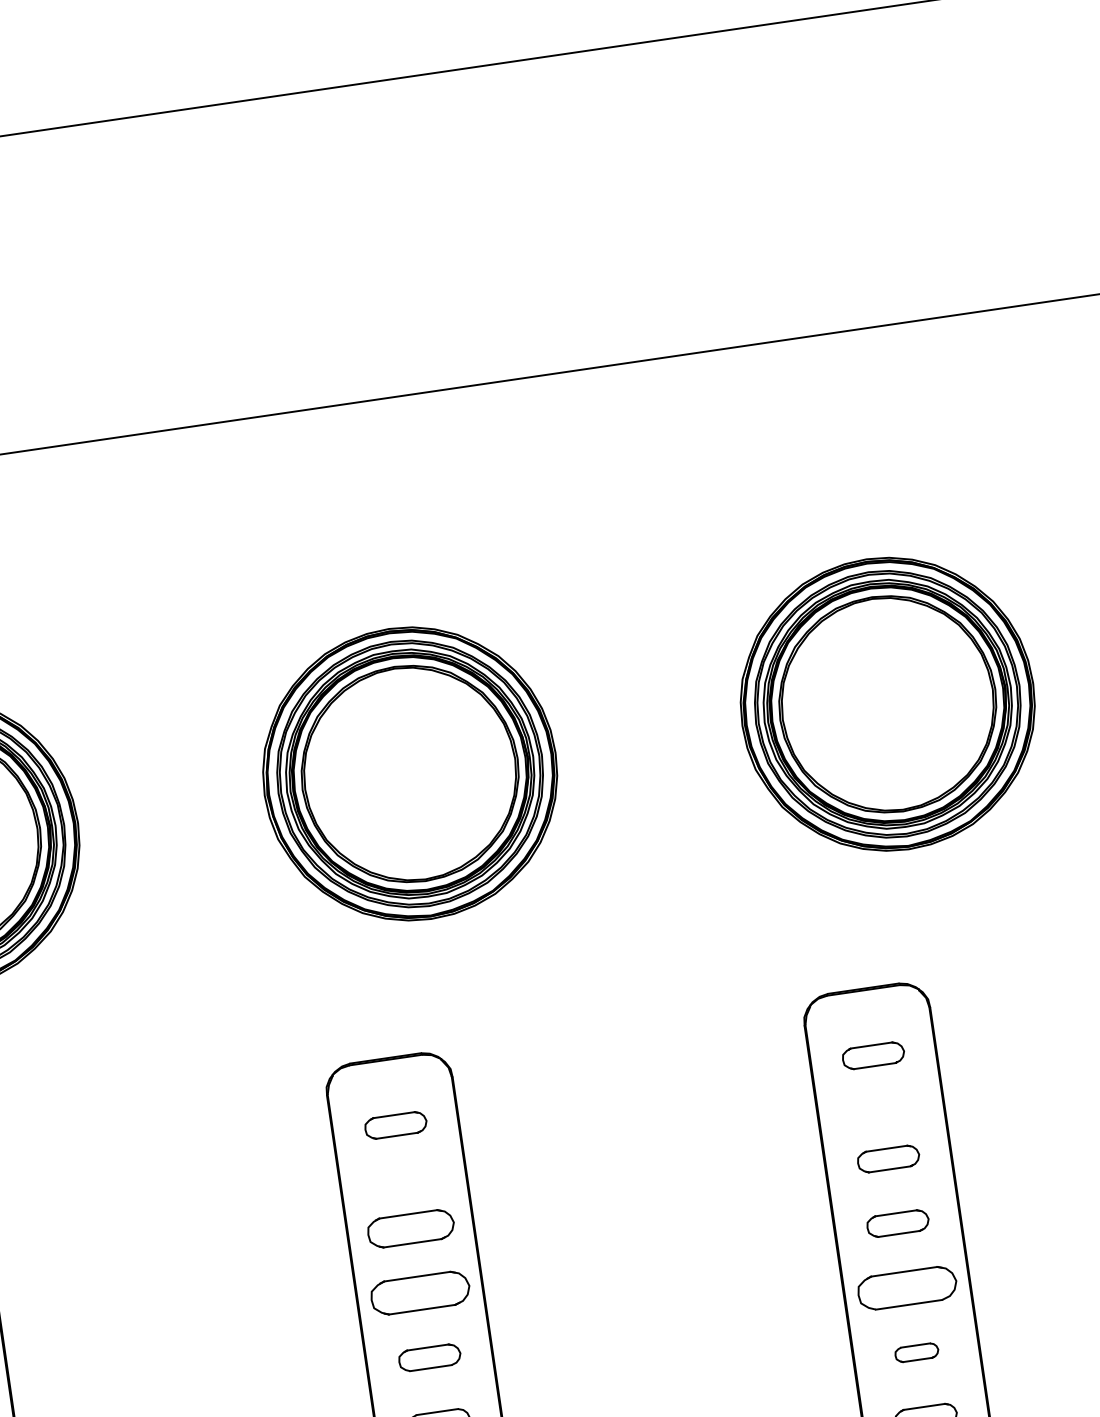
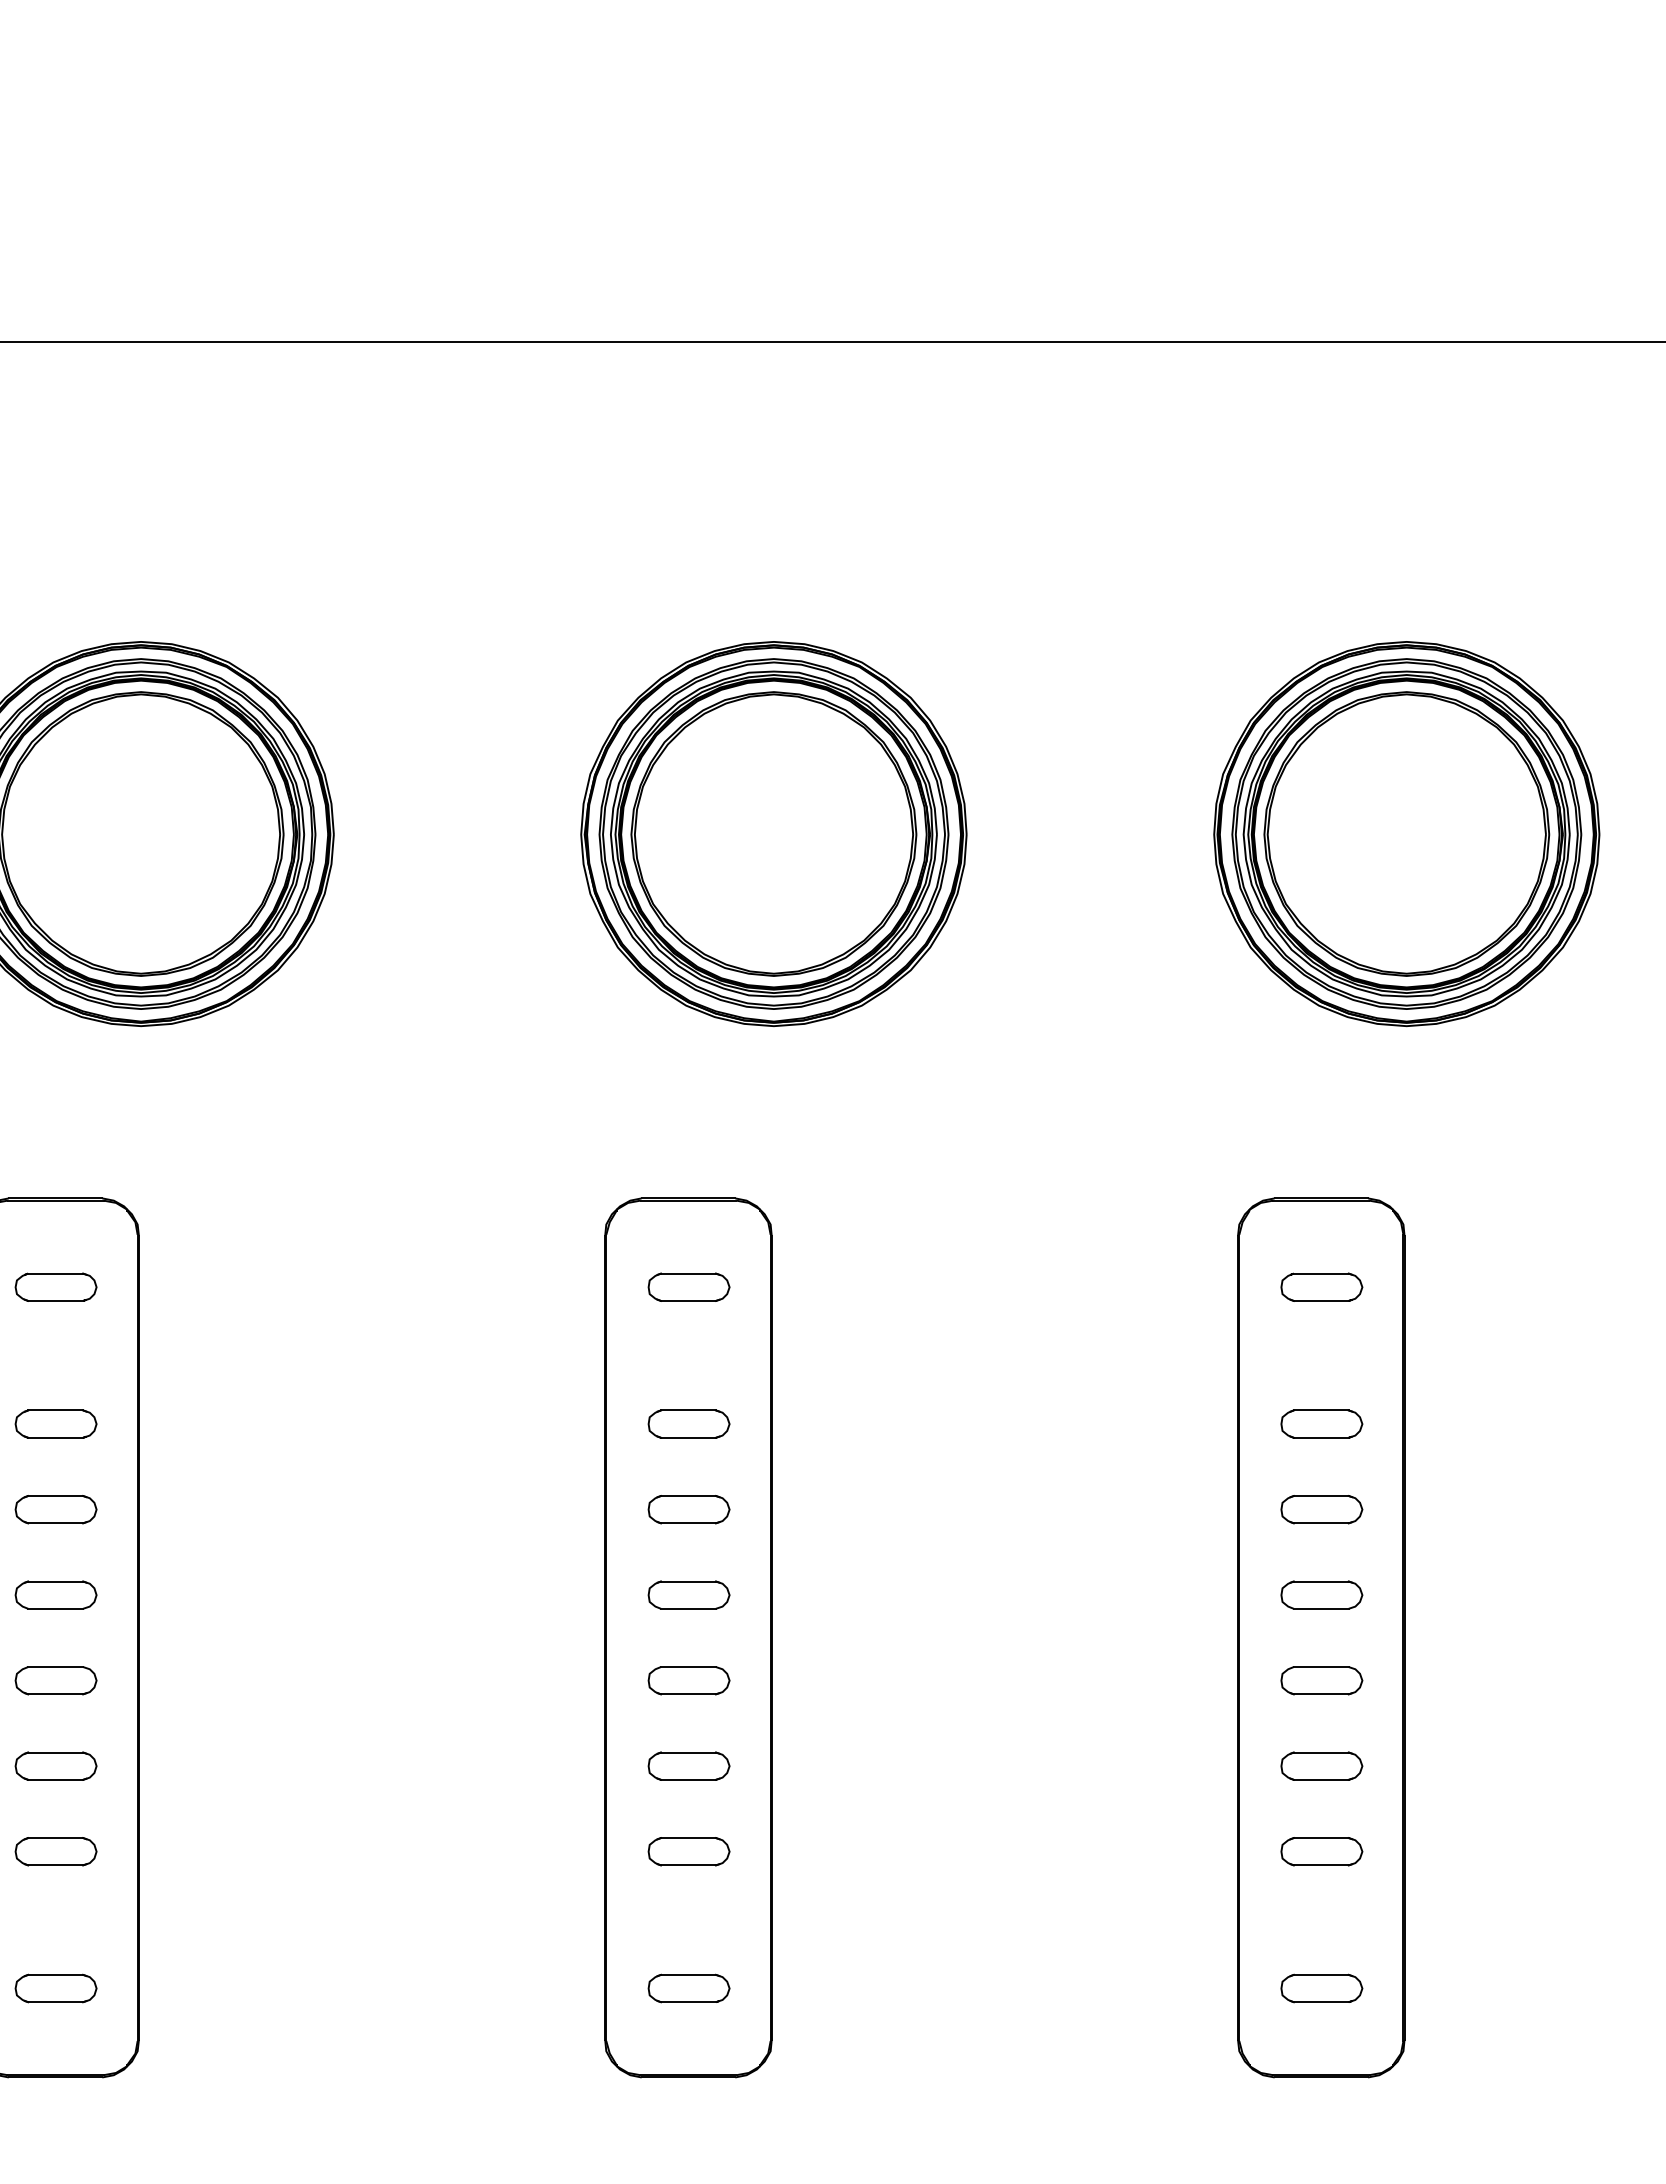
part: (410, 1228) -> (688, 1423), size x0.71
part: (907, 1287) -> (1321, 1594), size x0.62
part: (420, 1293) -> (688, 1509), size x0.62
part: (916, 1352) -> (1321, 1680), size x1.43

